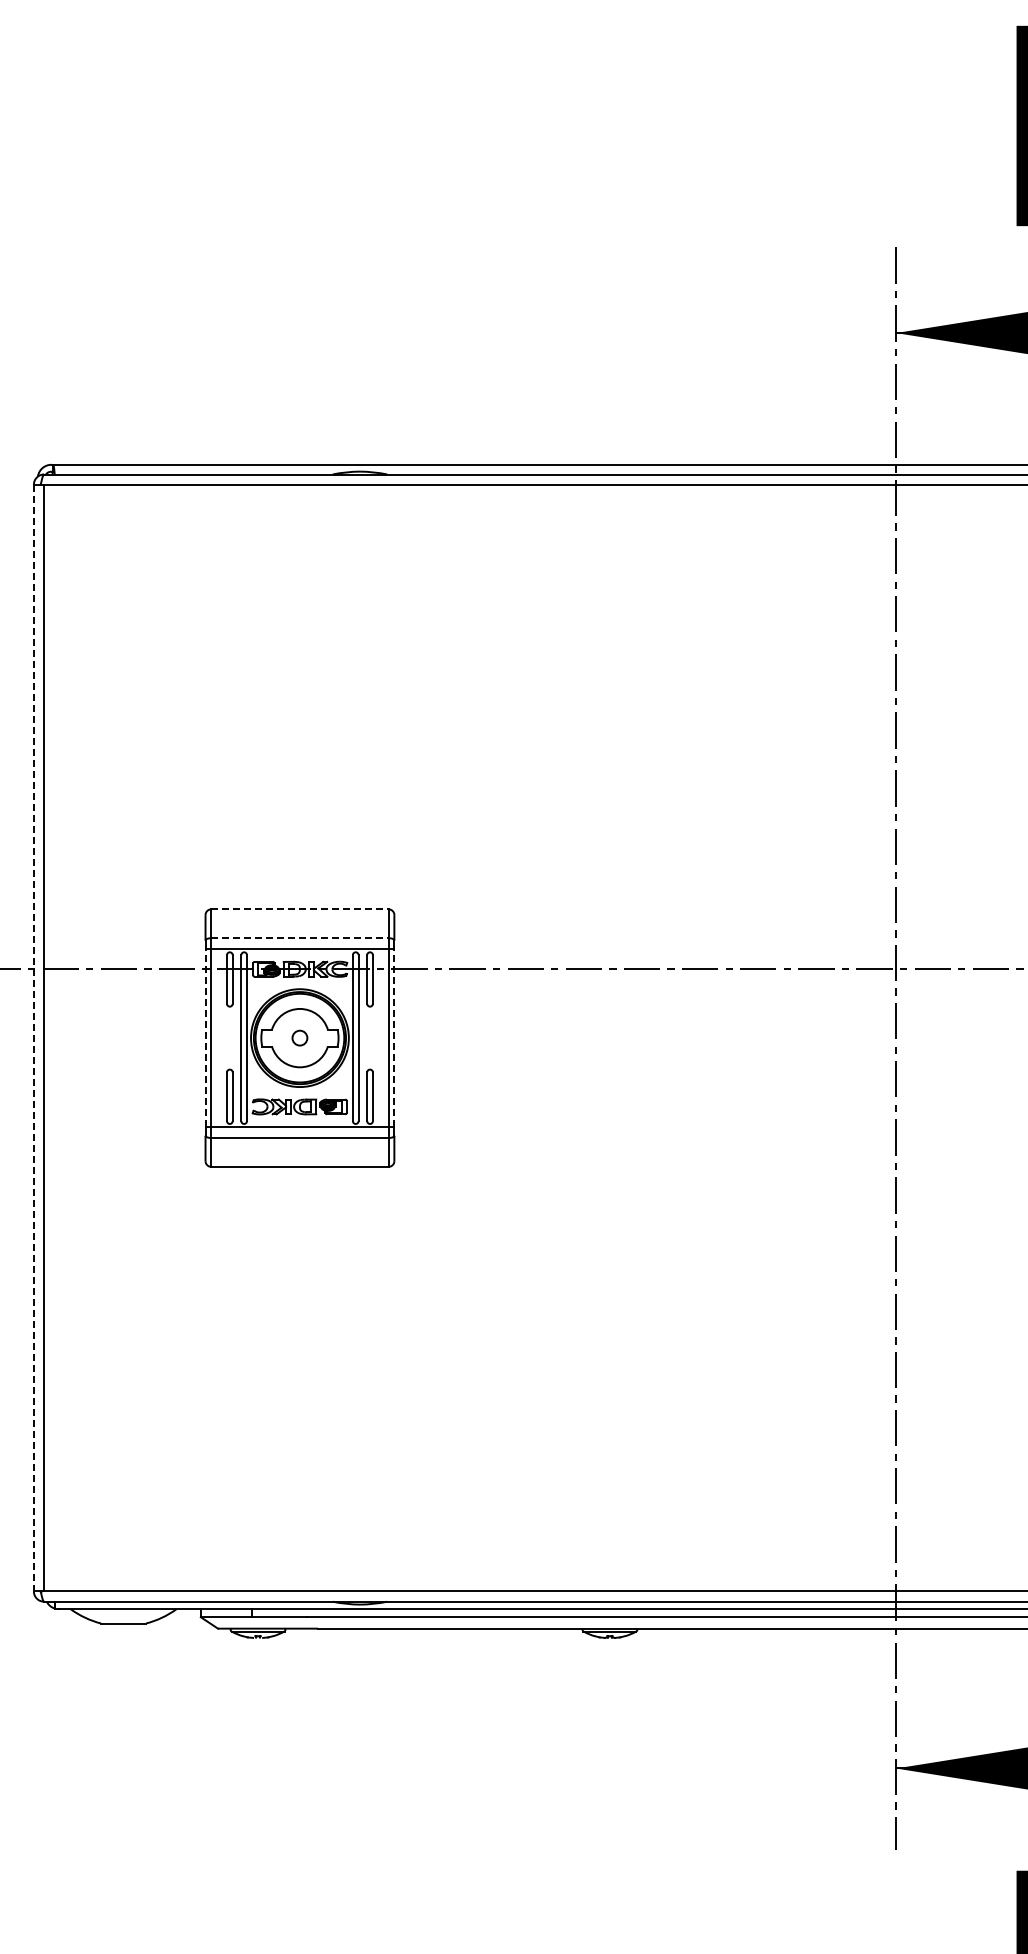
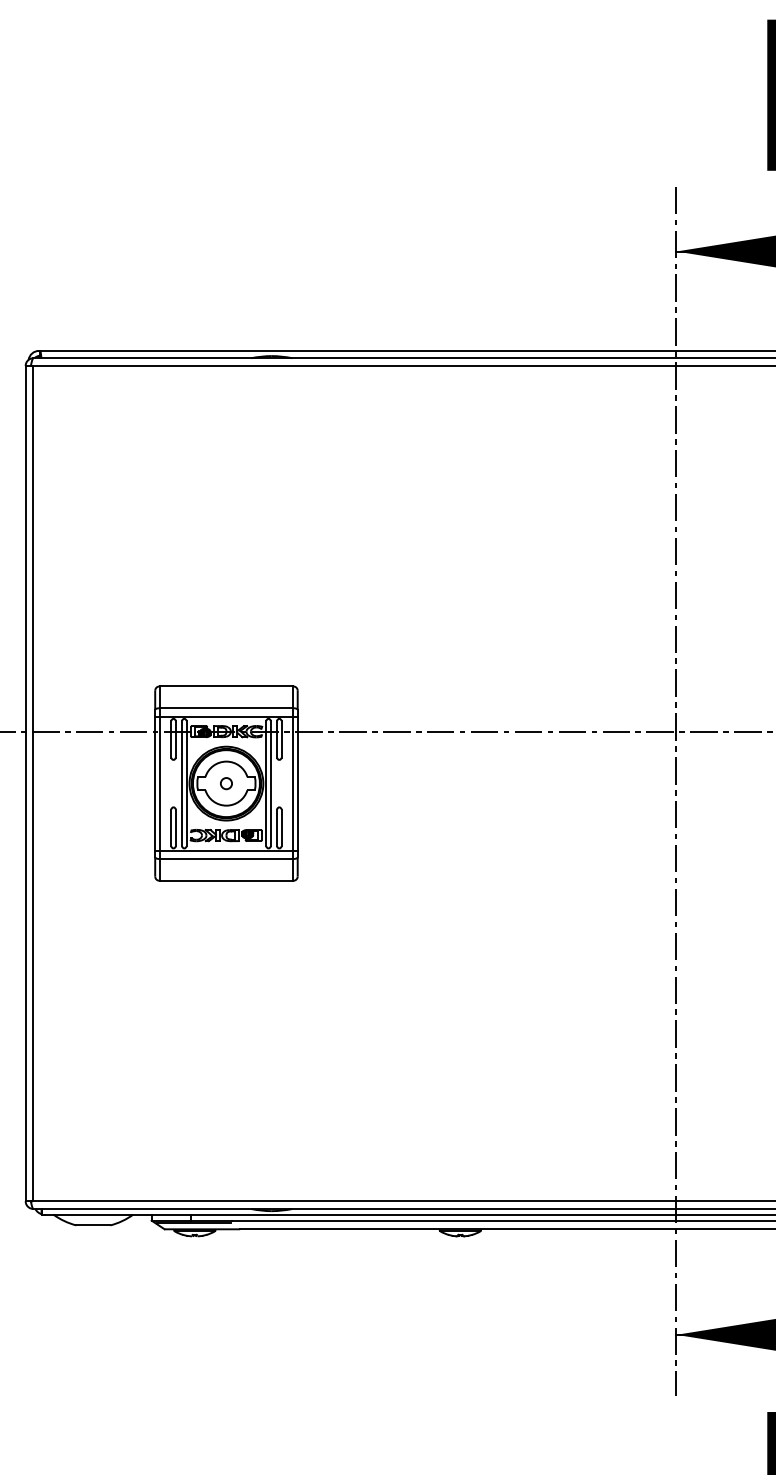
line: (299, 909) -> (226, 686), dashed -> solid
line: (299, 938) -> (226, 708), dashed -> solid
line: (33, 1038) -> (25, 783), dashed -> solid
line: (205, 1038) -> (155, 783), dashed -> solid
line: (394, 1038) -> (297, 783), dashed -> solid
line: (256, 1620) -> (193, 1223), added

